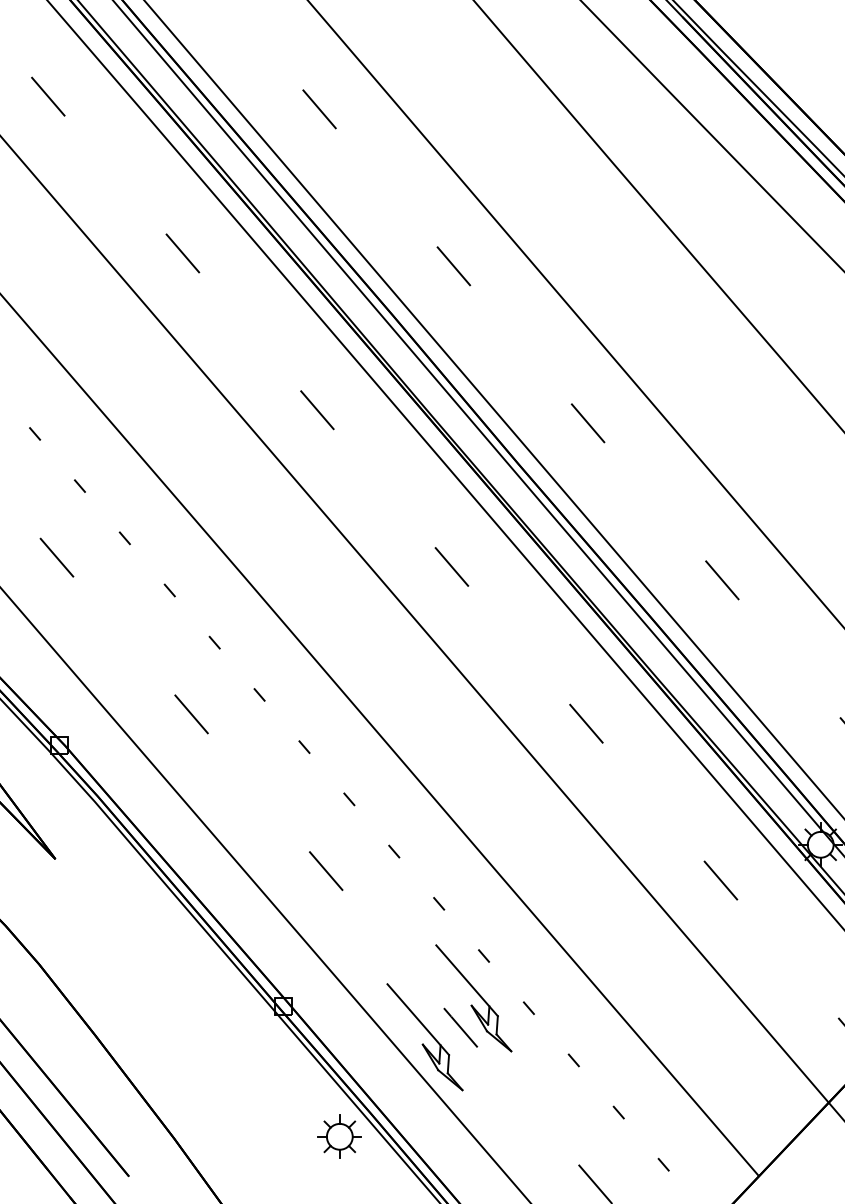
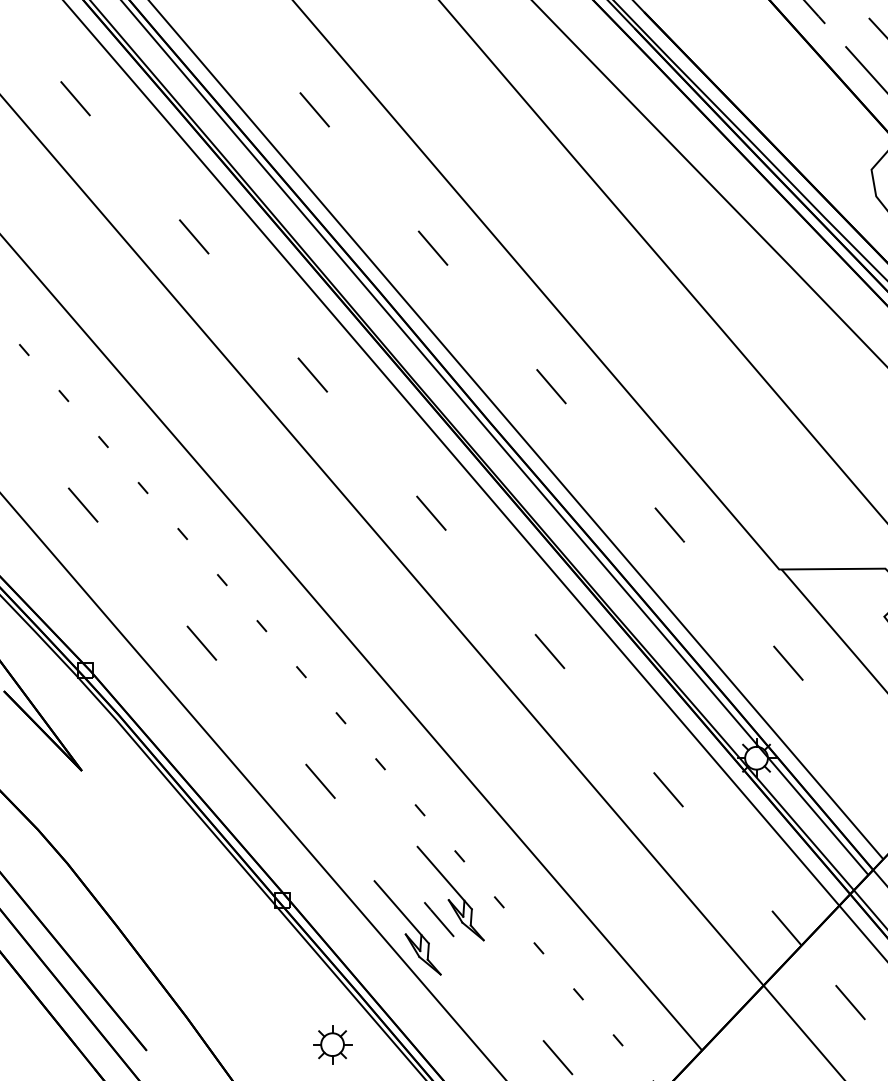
part: (339, 1136) -> (332, 1044), moved

